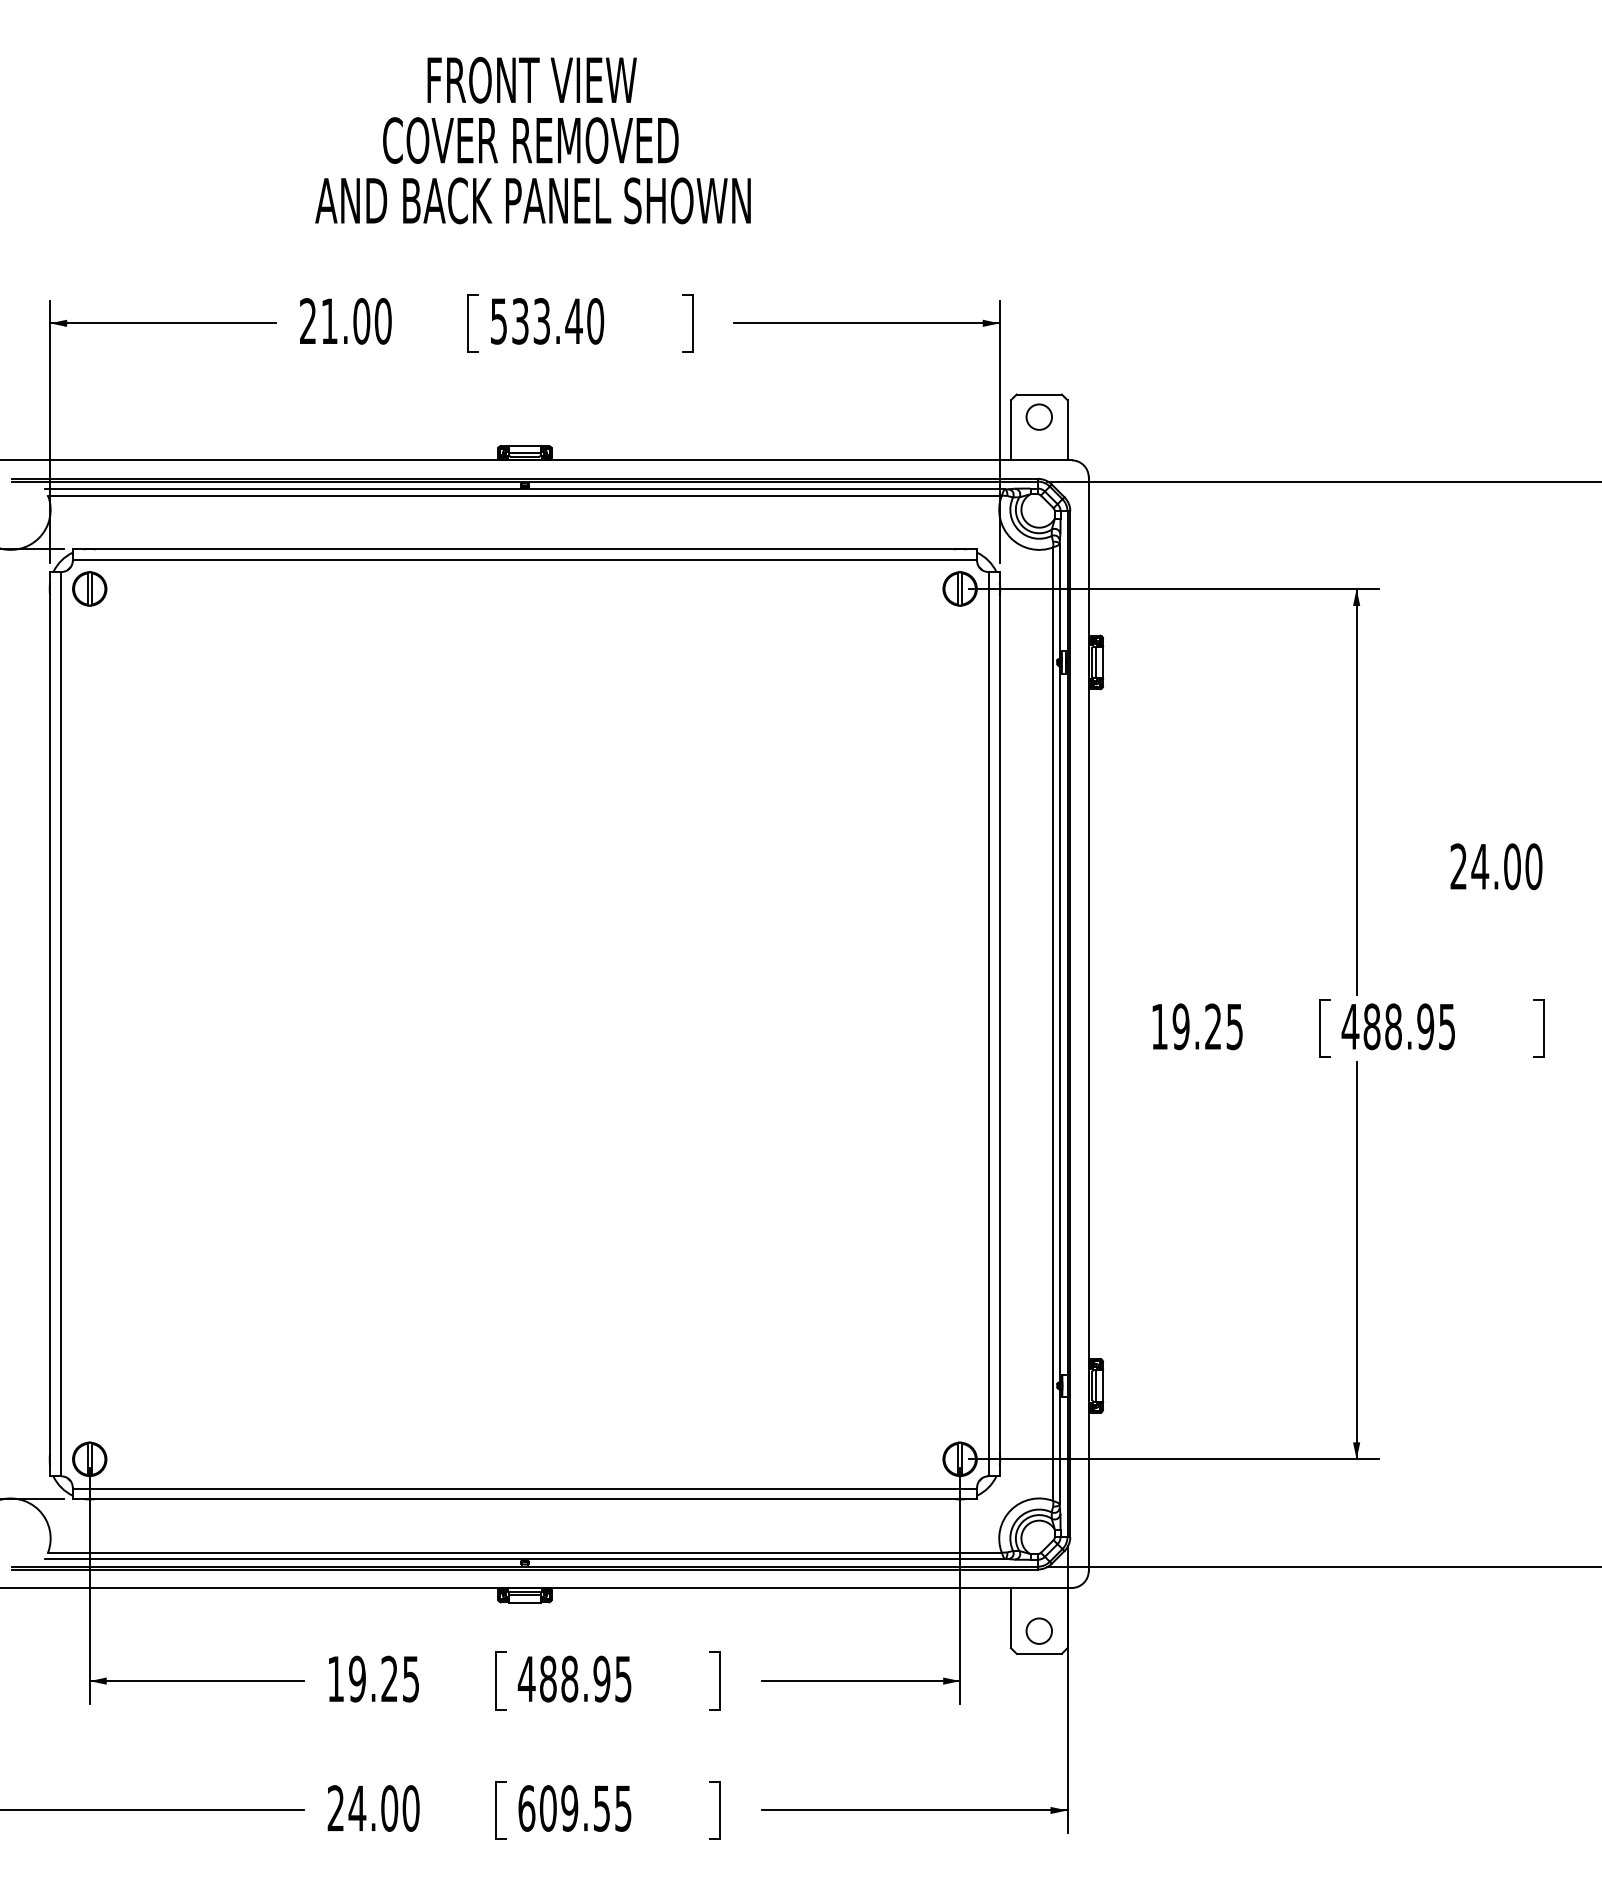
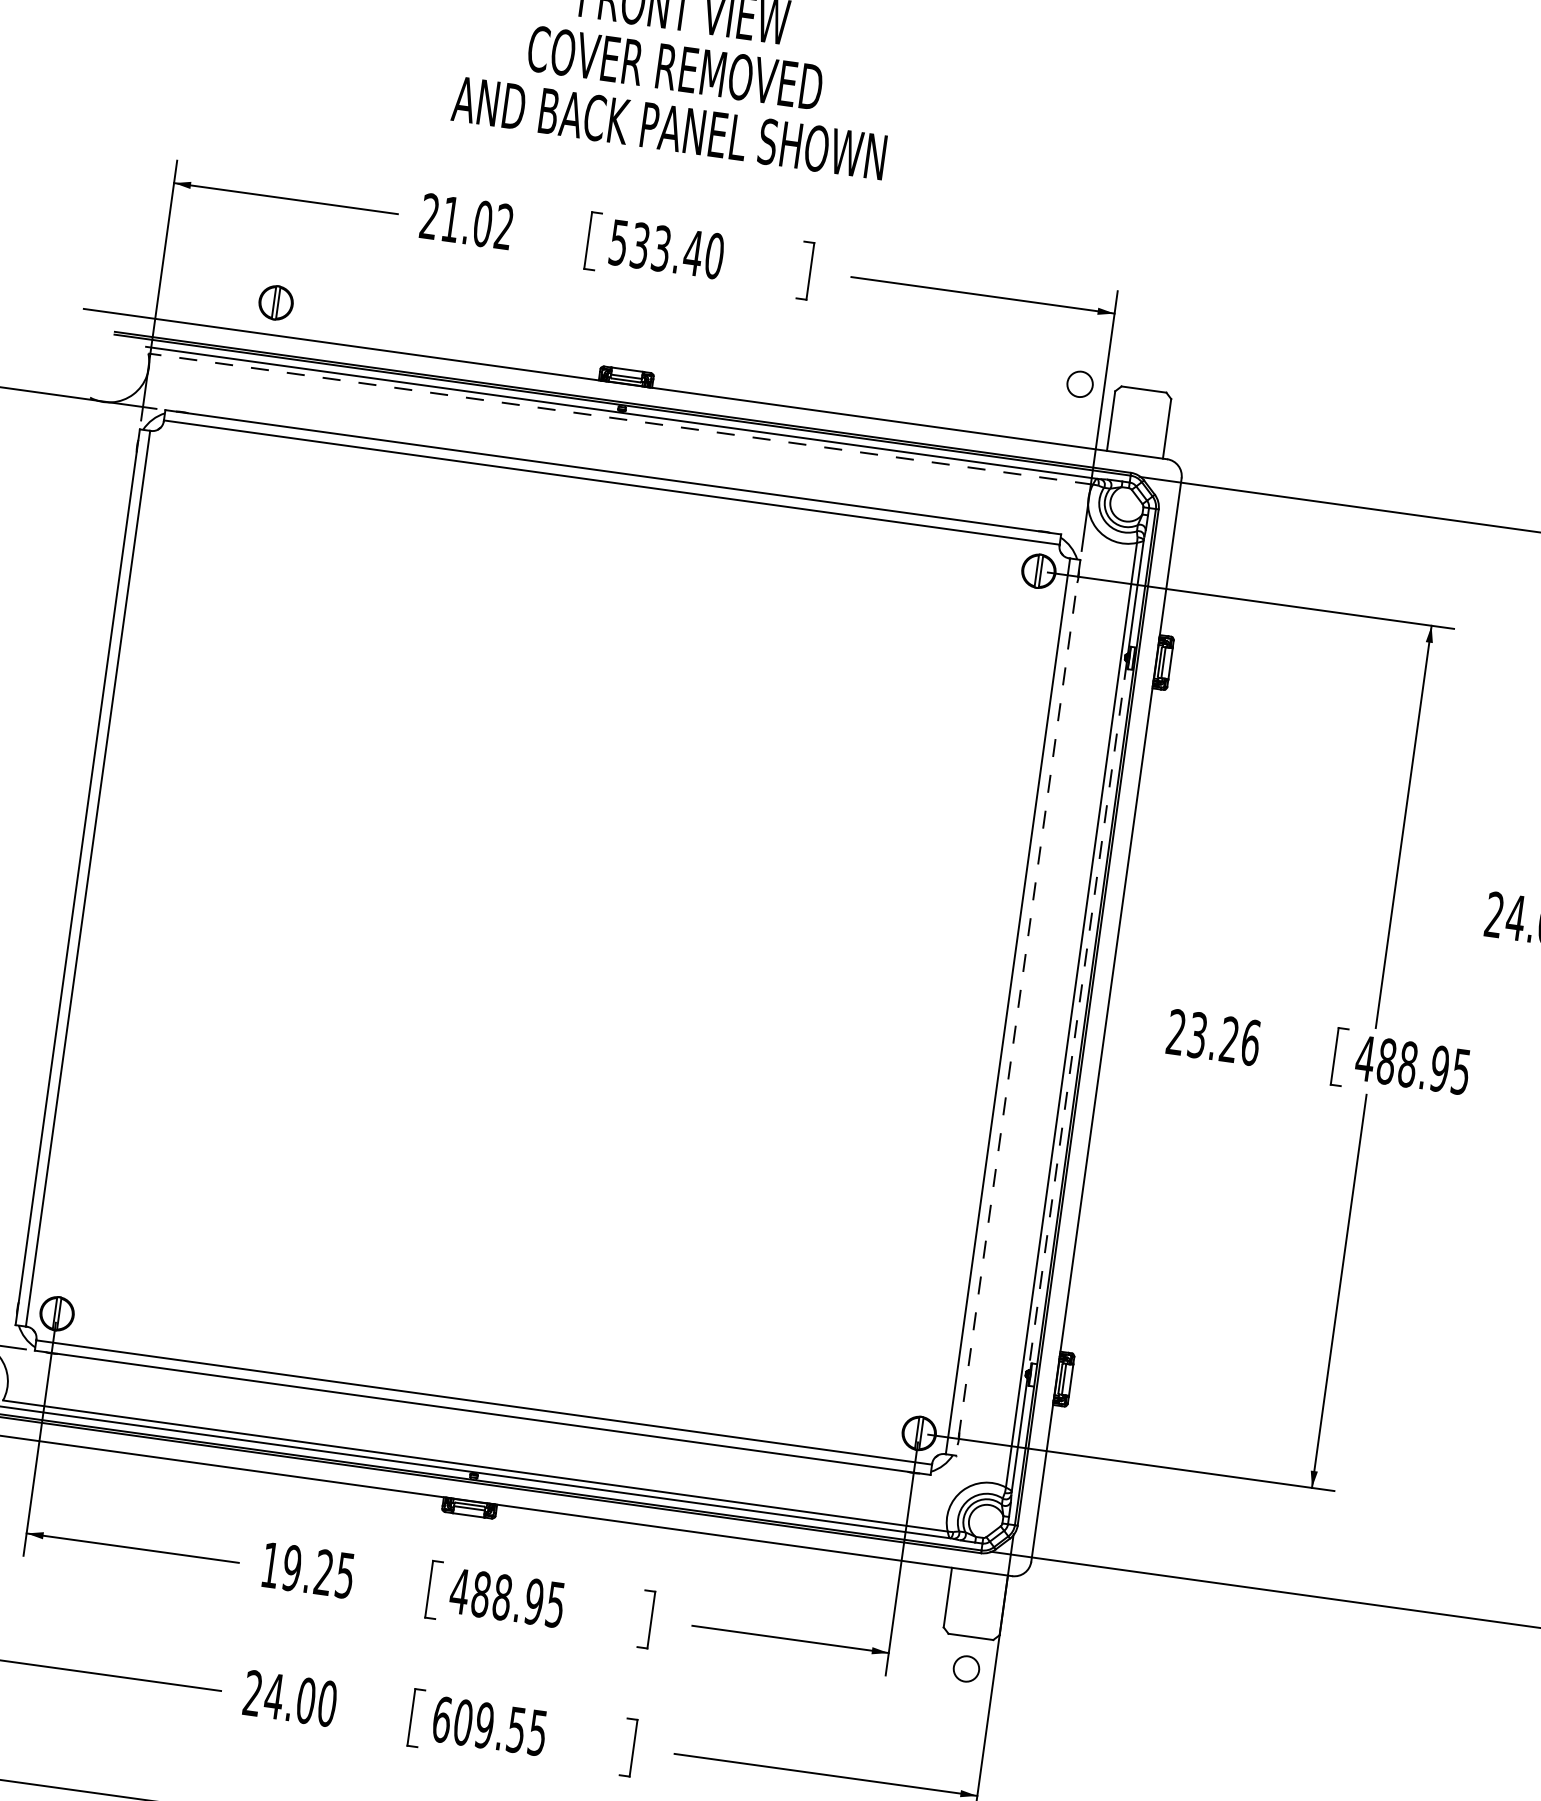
text: (382, 321) -> (503, 226), 21.00 -> 21.02
circle: (1038, 416) -> (1079, 383), moved
line: (524, 495) -> (620, 418), solid -> dashed
part: (89, 588) -> (275, 302), moved
line: (999, 1024) -> (1018, 1008), solid -> dashed
line: (1059, 1024) -> (1077, 1016), solid -> dashed
text: (1197, 1026) -> (1213, 1037), 19.25 -> 23.26
circle: (1038, 1630) -> (965, 1668), moved

